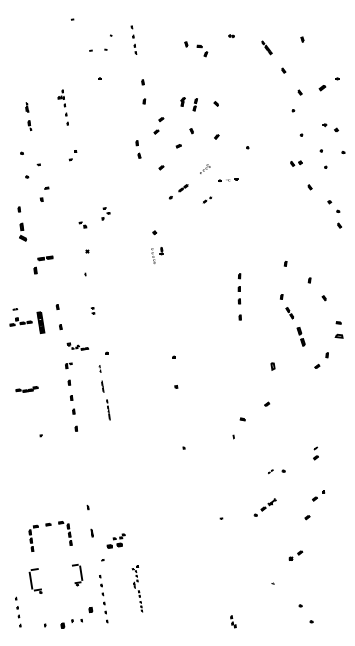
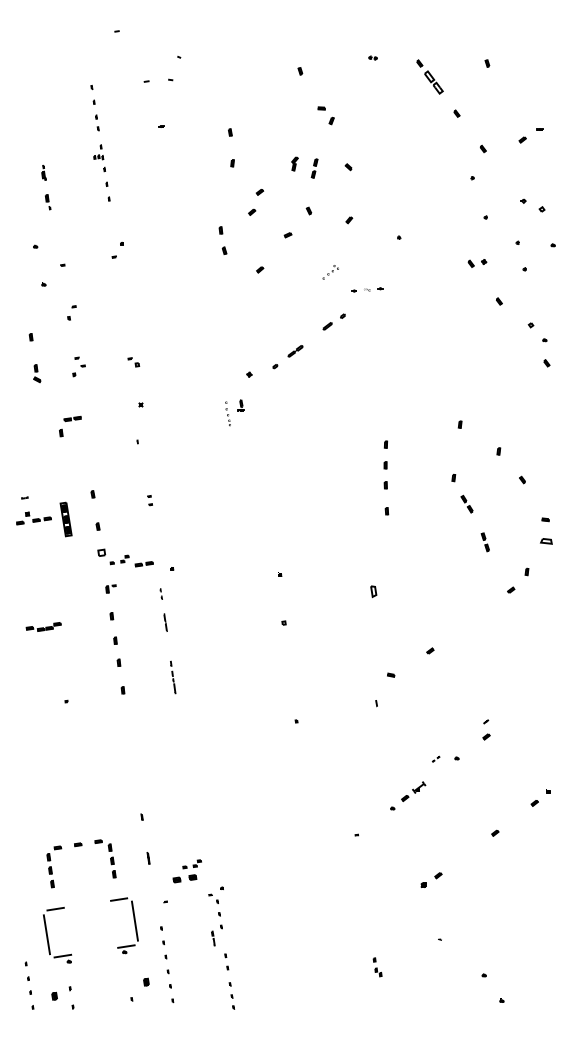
part: (133, 39) -> (94, 106), moved
part: (266, 47) -> (429, 76), size x1.67
part: (202, 50) -> (326, 114), moved
part: (329, 84) -> (530, 135), size x0.71
part: (178, 191) -> (287, 356), moved
part: (44, 194) -> (71, 313), size x0.62
part: (207, 199) -> (334, 321), size x1.67
part: (105, 213) -> (78, 366), moved
part: (22, 231) -> (36, 372), size x0.62
part: (157, 255) -> (234, 412), moved
part: (43, 264) -> (70, 425), size x0.71
part: (301, 336) -> (485, 541), size x0.62
part: (77, 346) -> (124, 557), size x1.67
part: (272, 366) -> (372, 591), moved
line: (108, 409) -> (173, 677), moved
part: (315, 453) -> (485, 730), moved
part: (318, 495) -> (540, 797), moved
part: (264, 507) -> (406, 796), moved
part: (295, 555) -> (430, 879), moved
part: (77, 574) -> (124, 925), size x1.67
part: (35, 580) -> (57, 934), size x1.43
part: (137, 588) -> (221, 947), size x1.67
part: (233, 621) -> (377, 966), moved
part: (66, 623) -> (60, 992), moved

